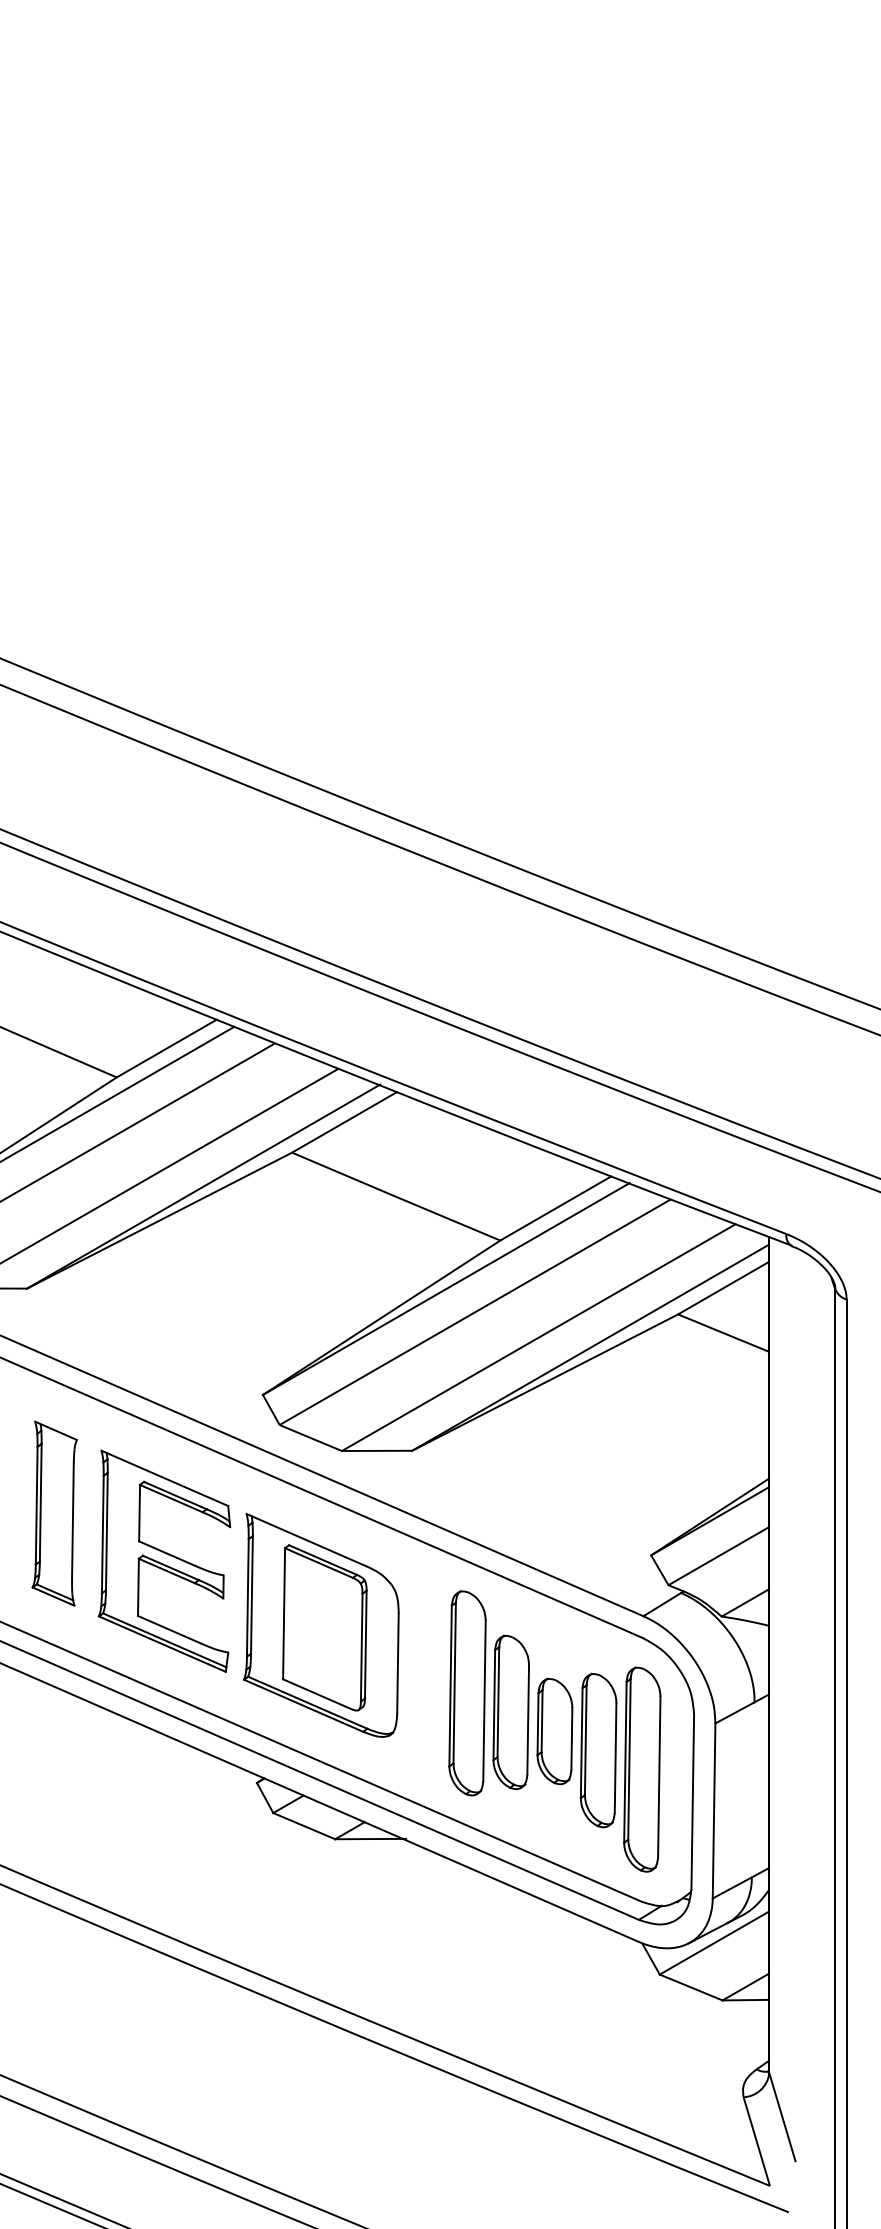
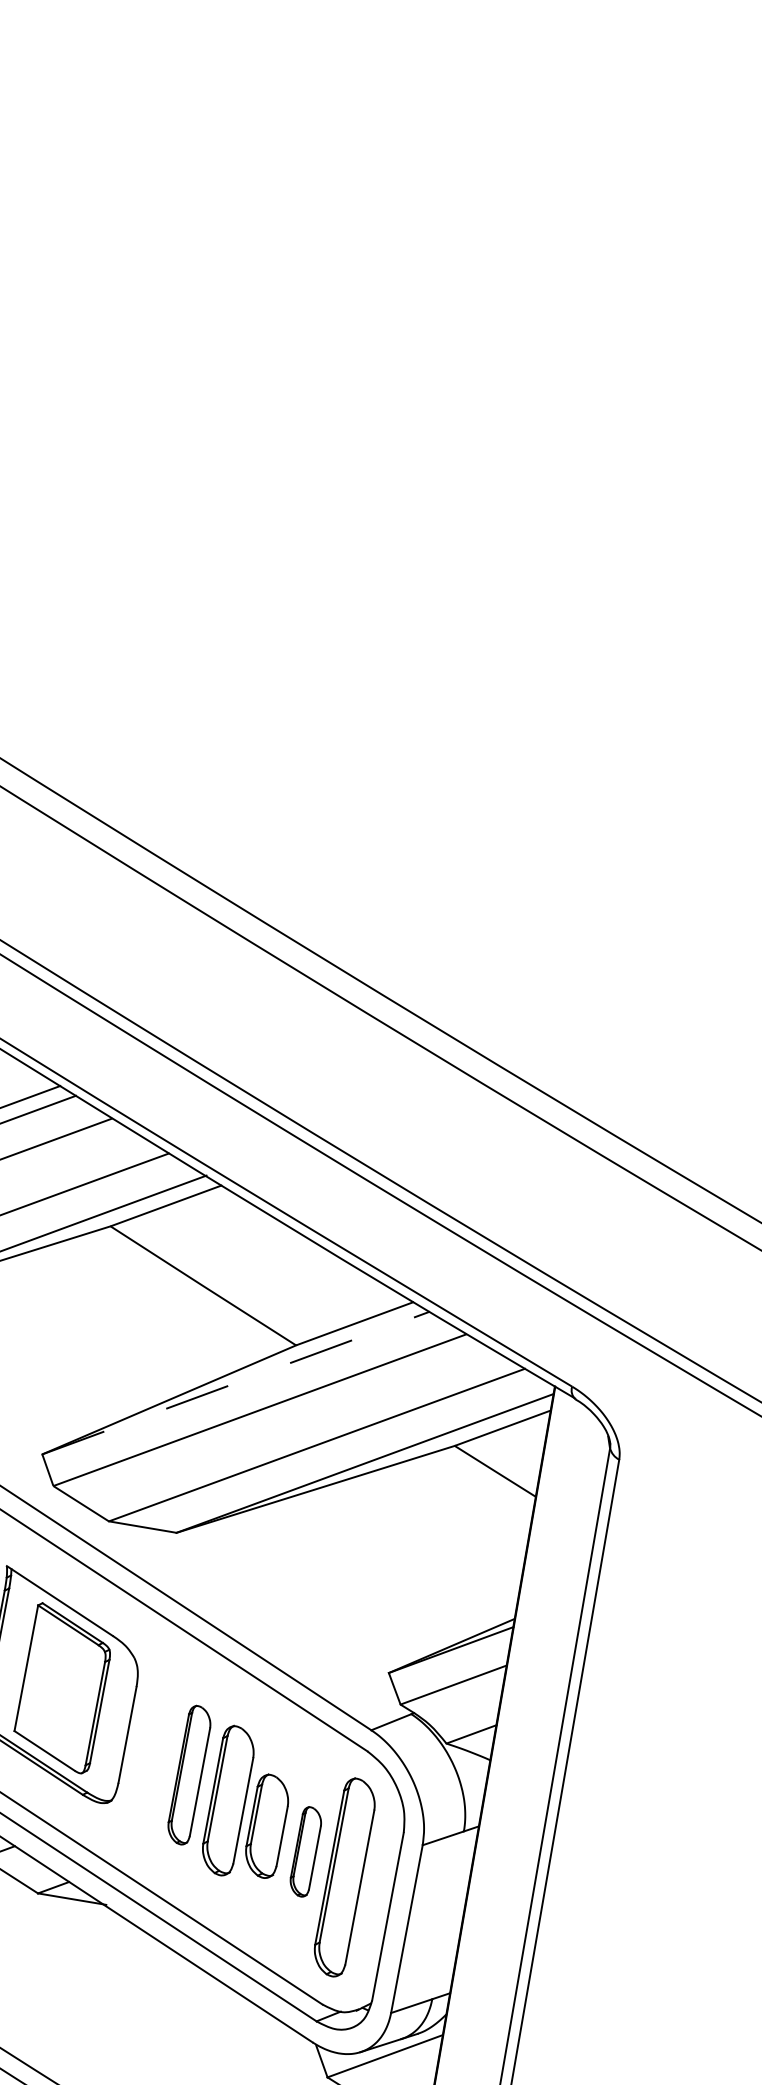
line: (446, 1289) -> (236, 1383), solid -> dashed
part: (467, 1693) -> (189, 1775), size x0.7
part: (598, 1750) -> (305, 1851), size x0.6

